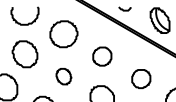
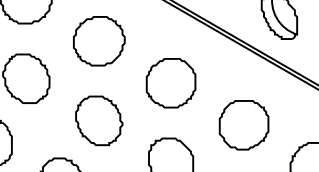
part: (102, 56) -> (171, 82), size x1.43
part: (63, 76) -> (98, 120), size x1.67
part: (141, 78) -> (244, 124), size x1.43

